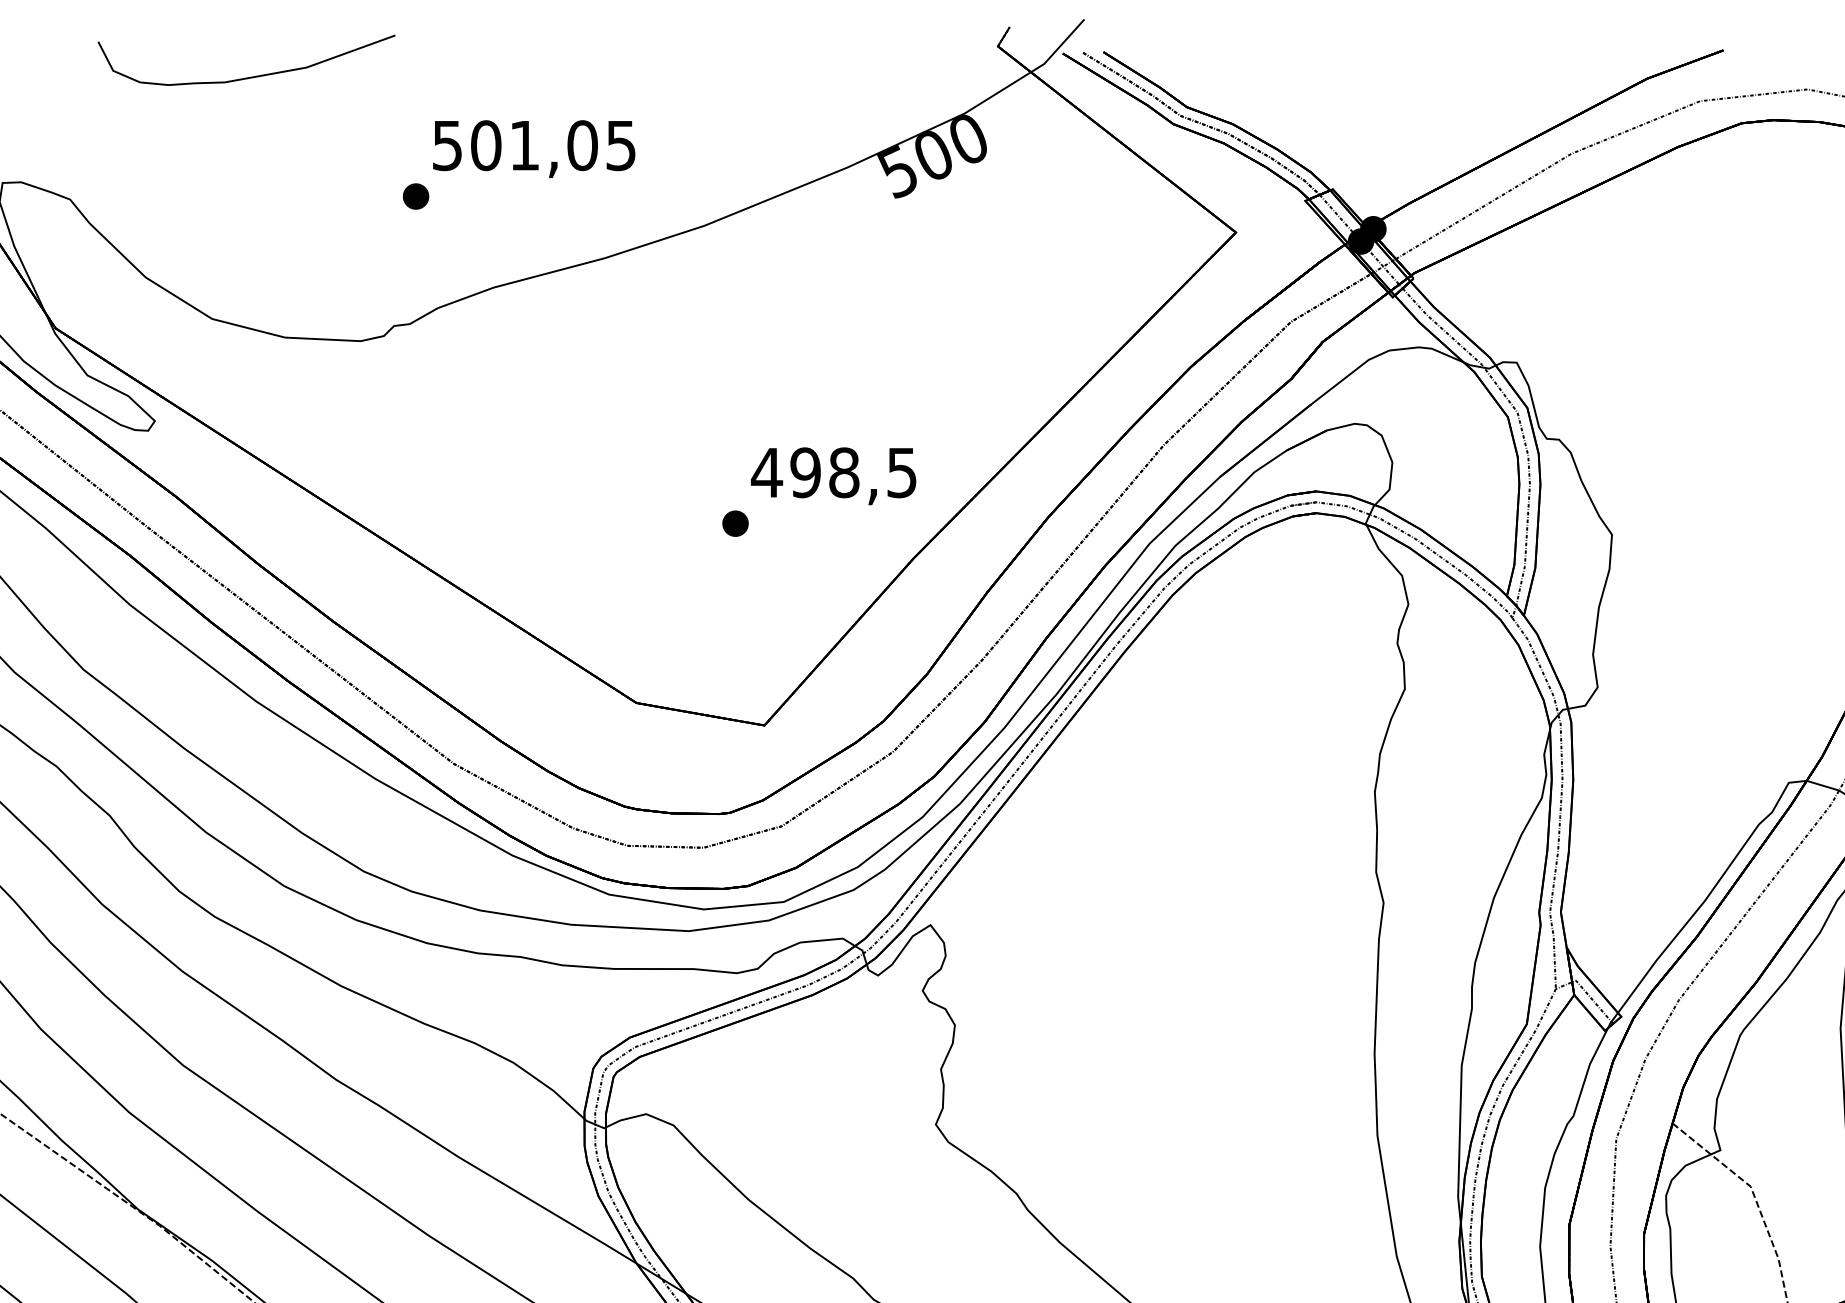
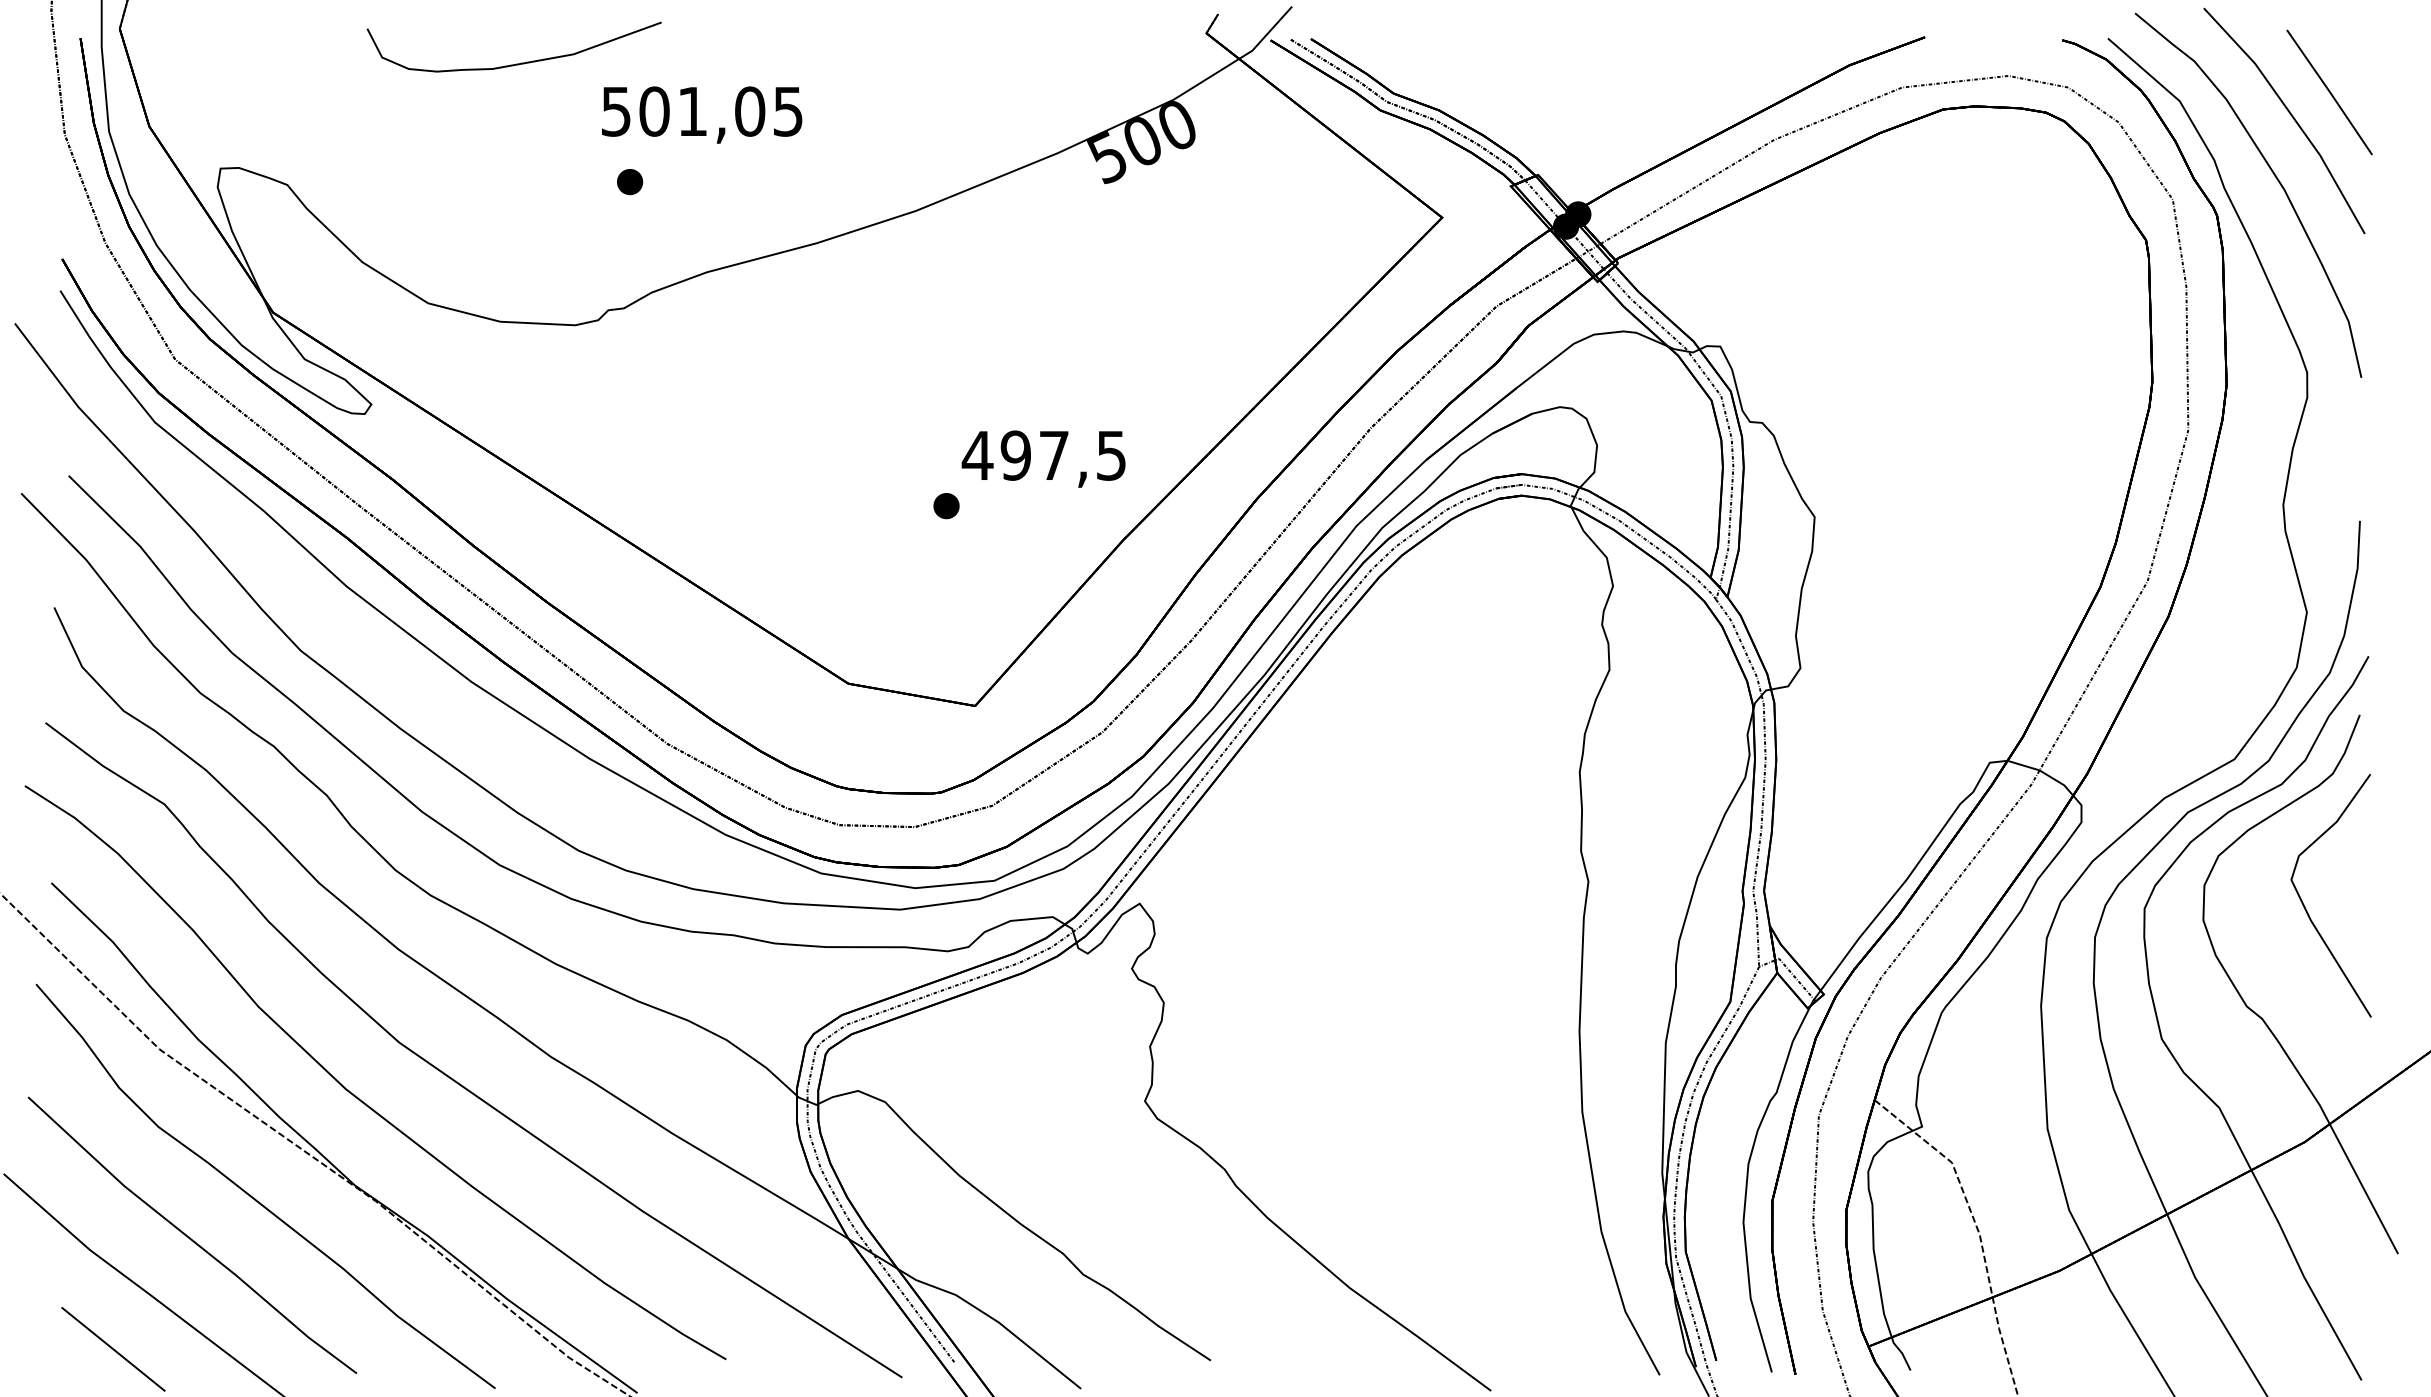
curve: (248, 76) -> (516, 63), moved
text: (534, 148) -> (702, 114), moved
text: (844, 472) -> (1054, 455), 498,5 -> 497,5

